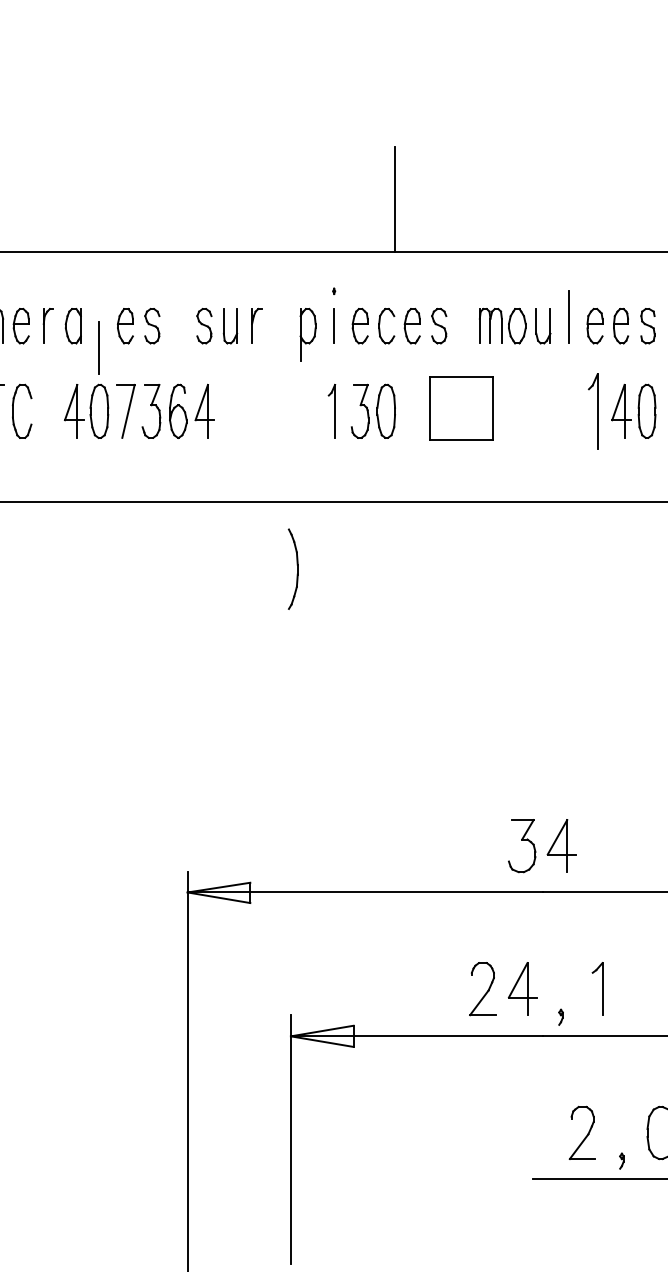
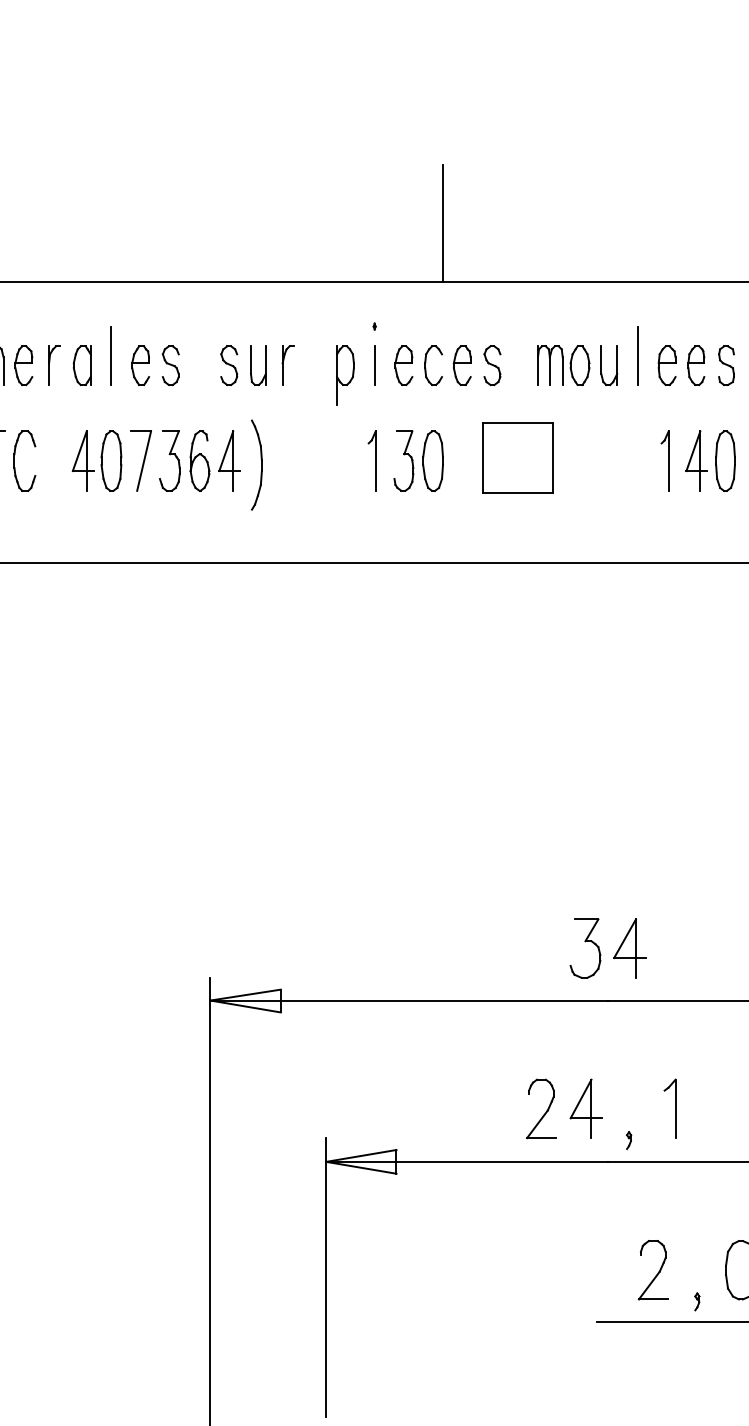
line: (98, 347) -> (110, 355), moved
part: (592, 410) -> (664, 460), size x0.71
part: (292, 568) -> (256, 464), moved

